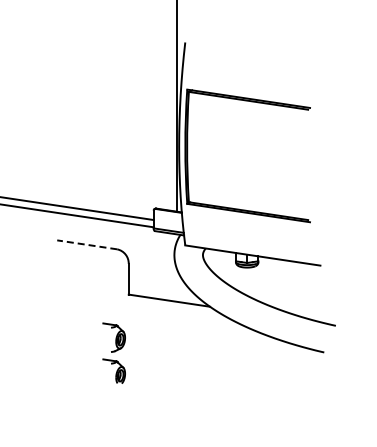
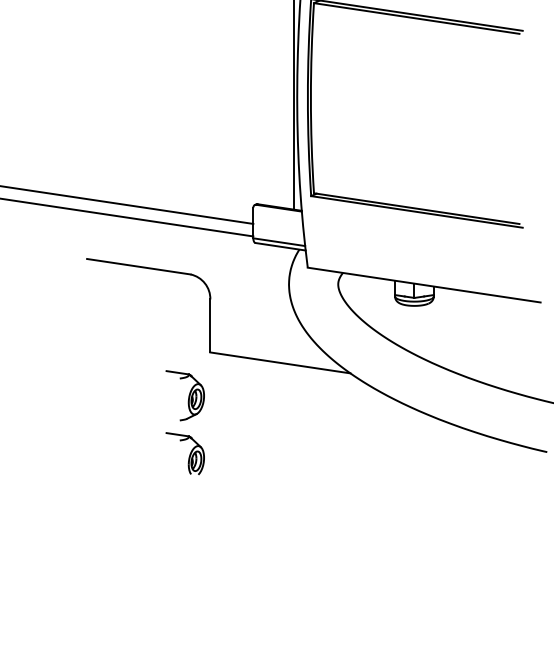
line: (86, 244) -> (137, 266), dashed -> solid
part: (113, 352) -> (184, 421), moved

